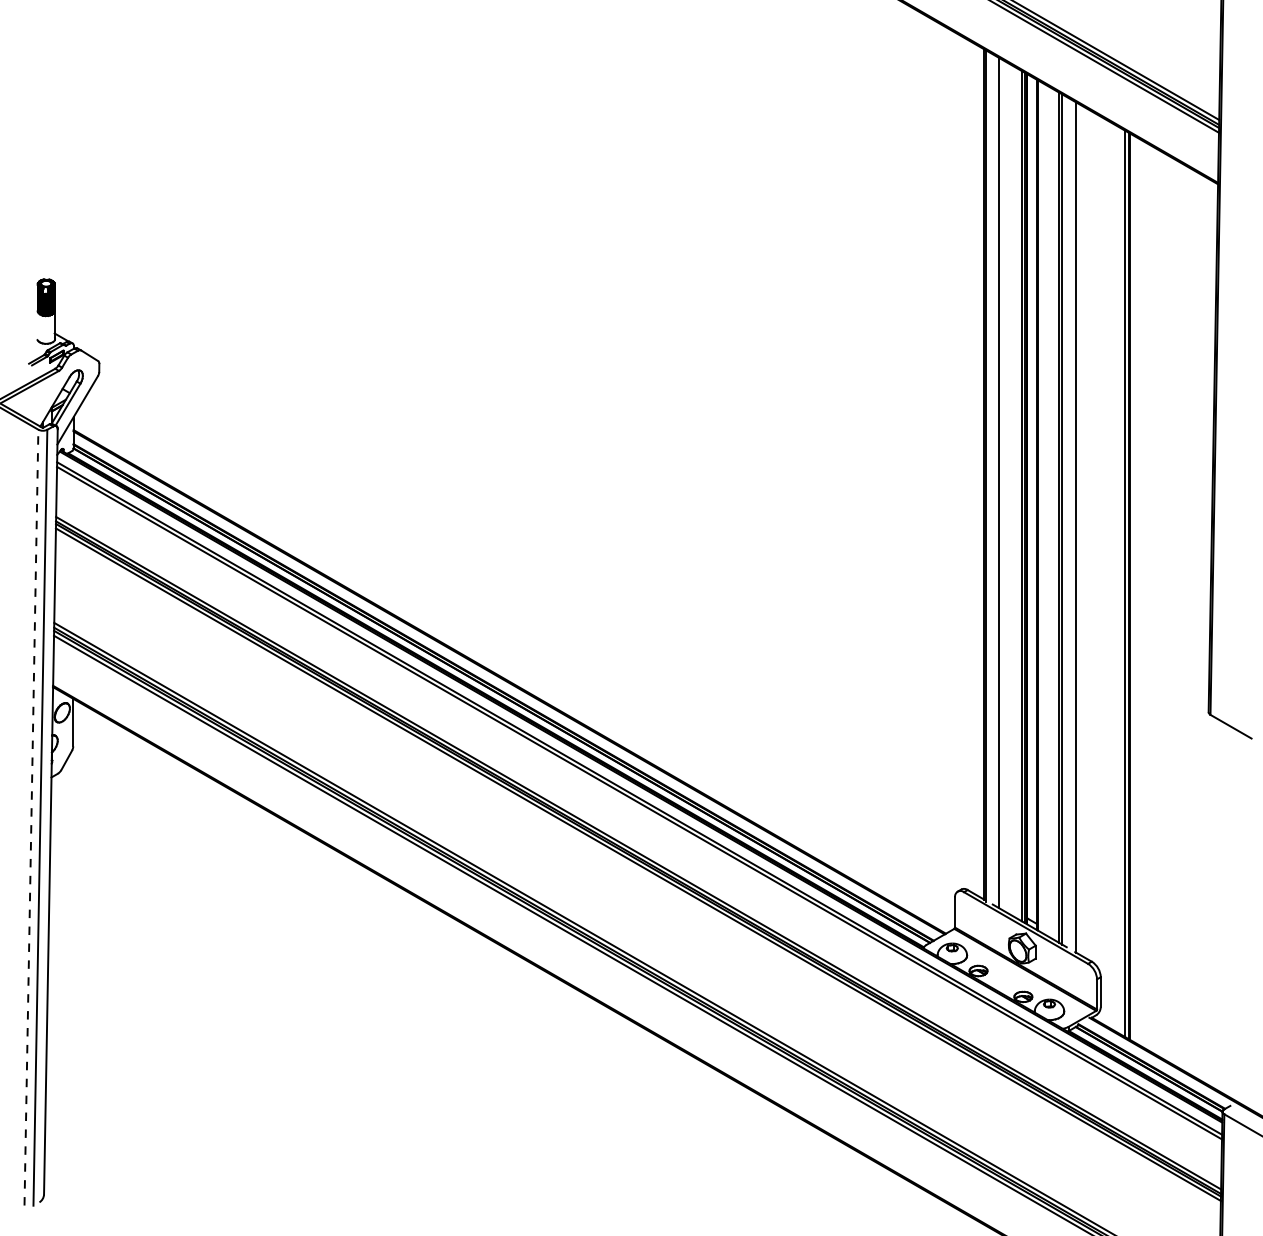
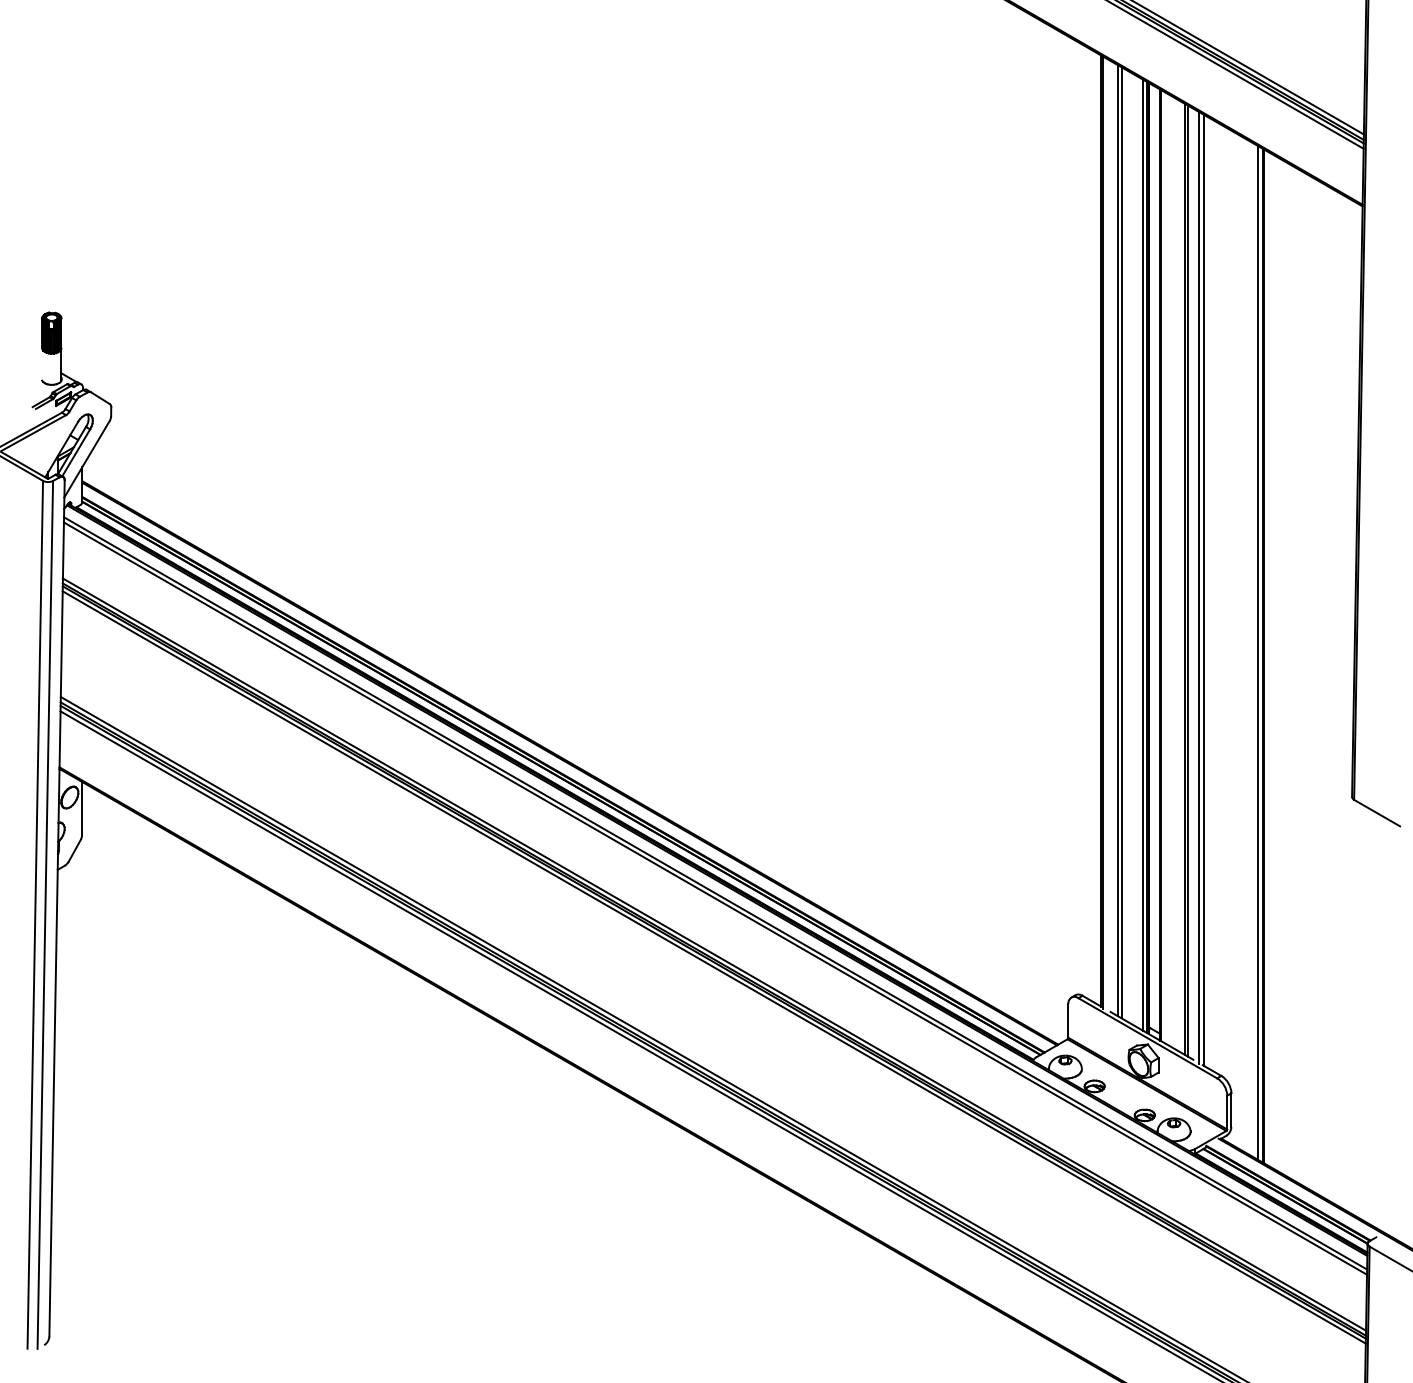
line: (1002, 484) -> (1121, 542), added
line: (1072, 525) -> (1199, 588), added
line: (31, 817) -> (35, 914), dashed -> solid

